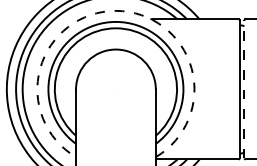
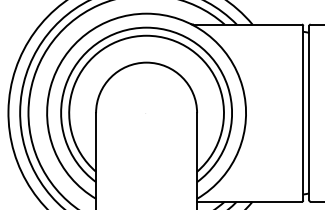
arc: (115, 10) -> (146, 13), dashed -> solid
line: (244, 89) -> (309, 113), dashed -> solid

